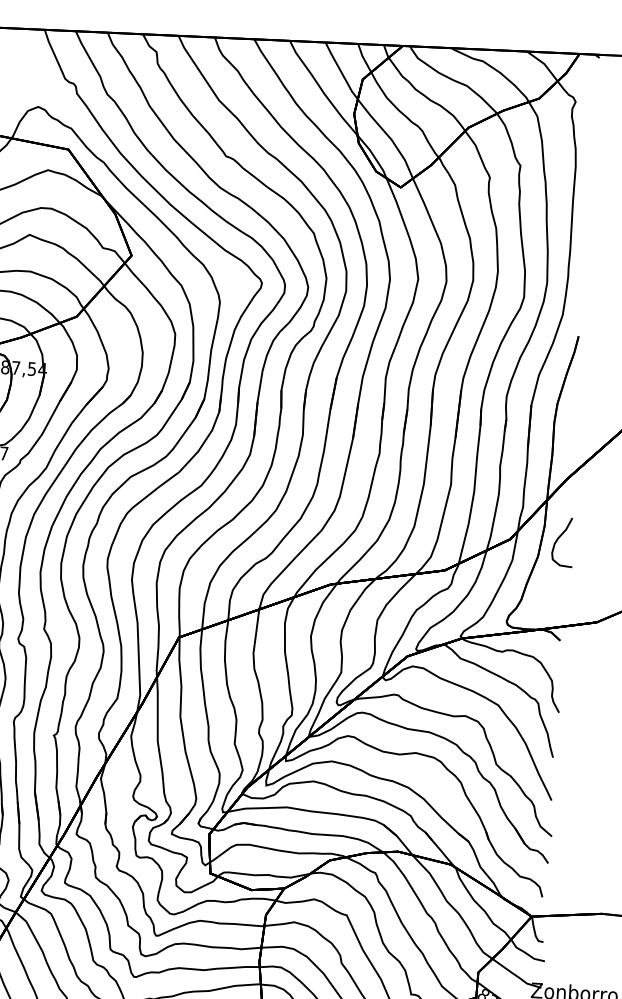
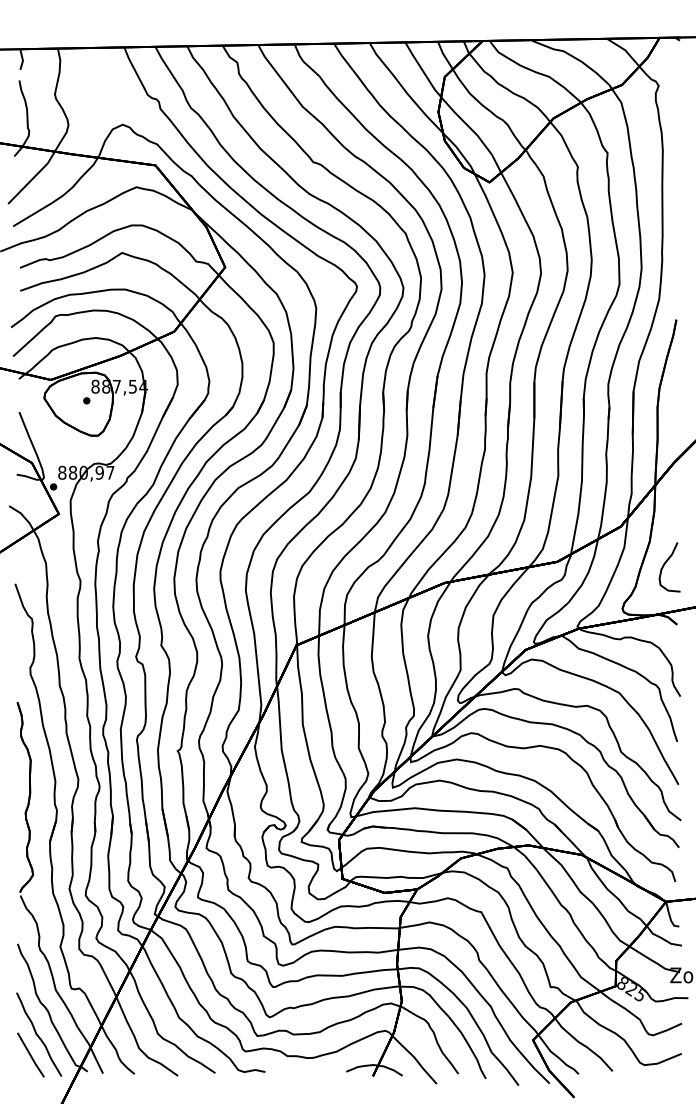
curve: (558, 539) -> (665, 564), moved

